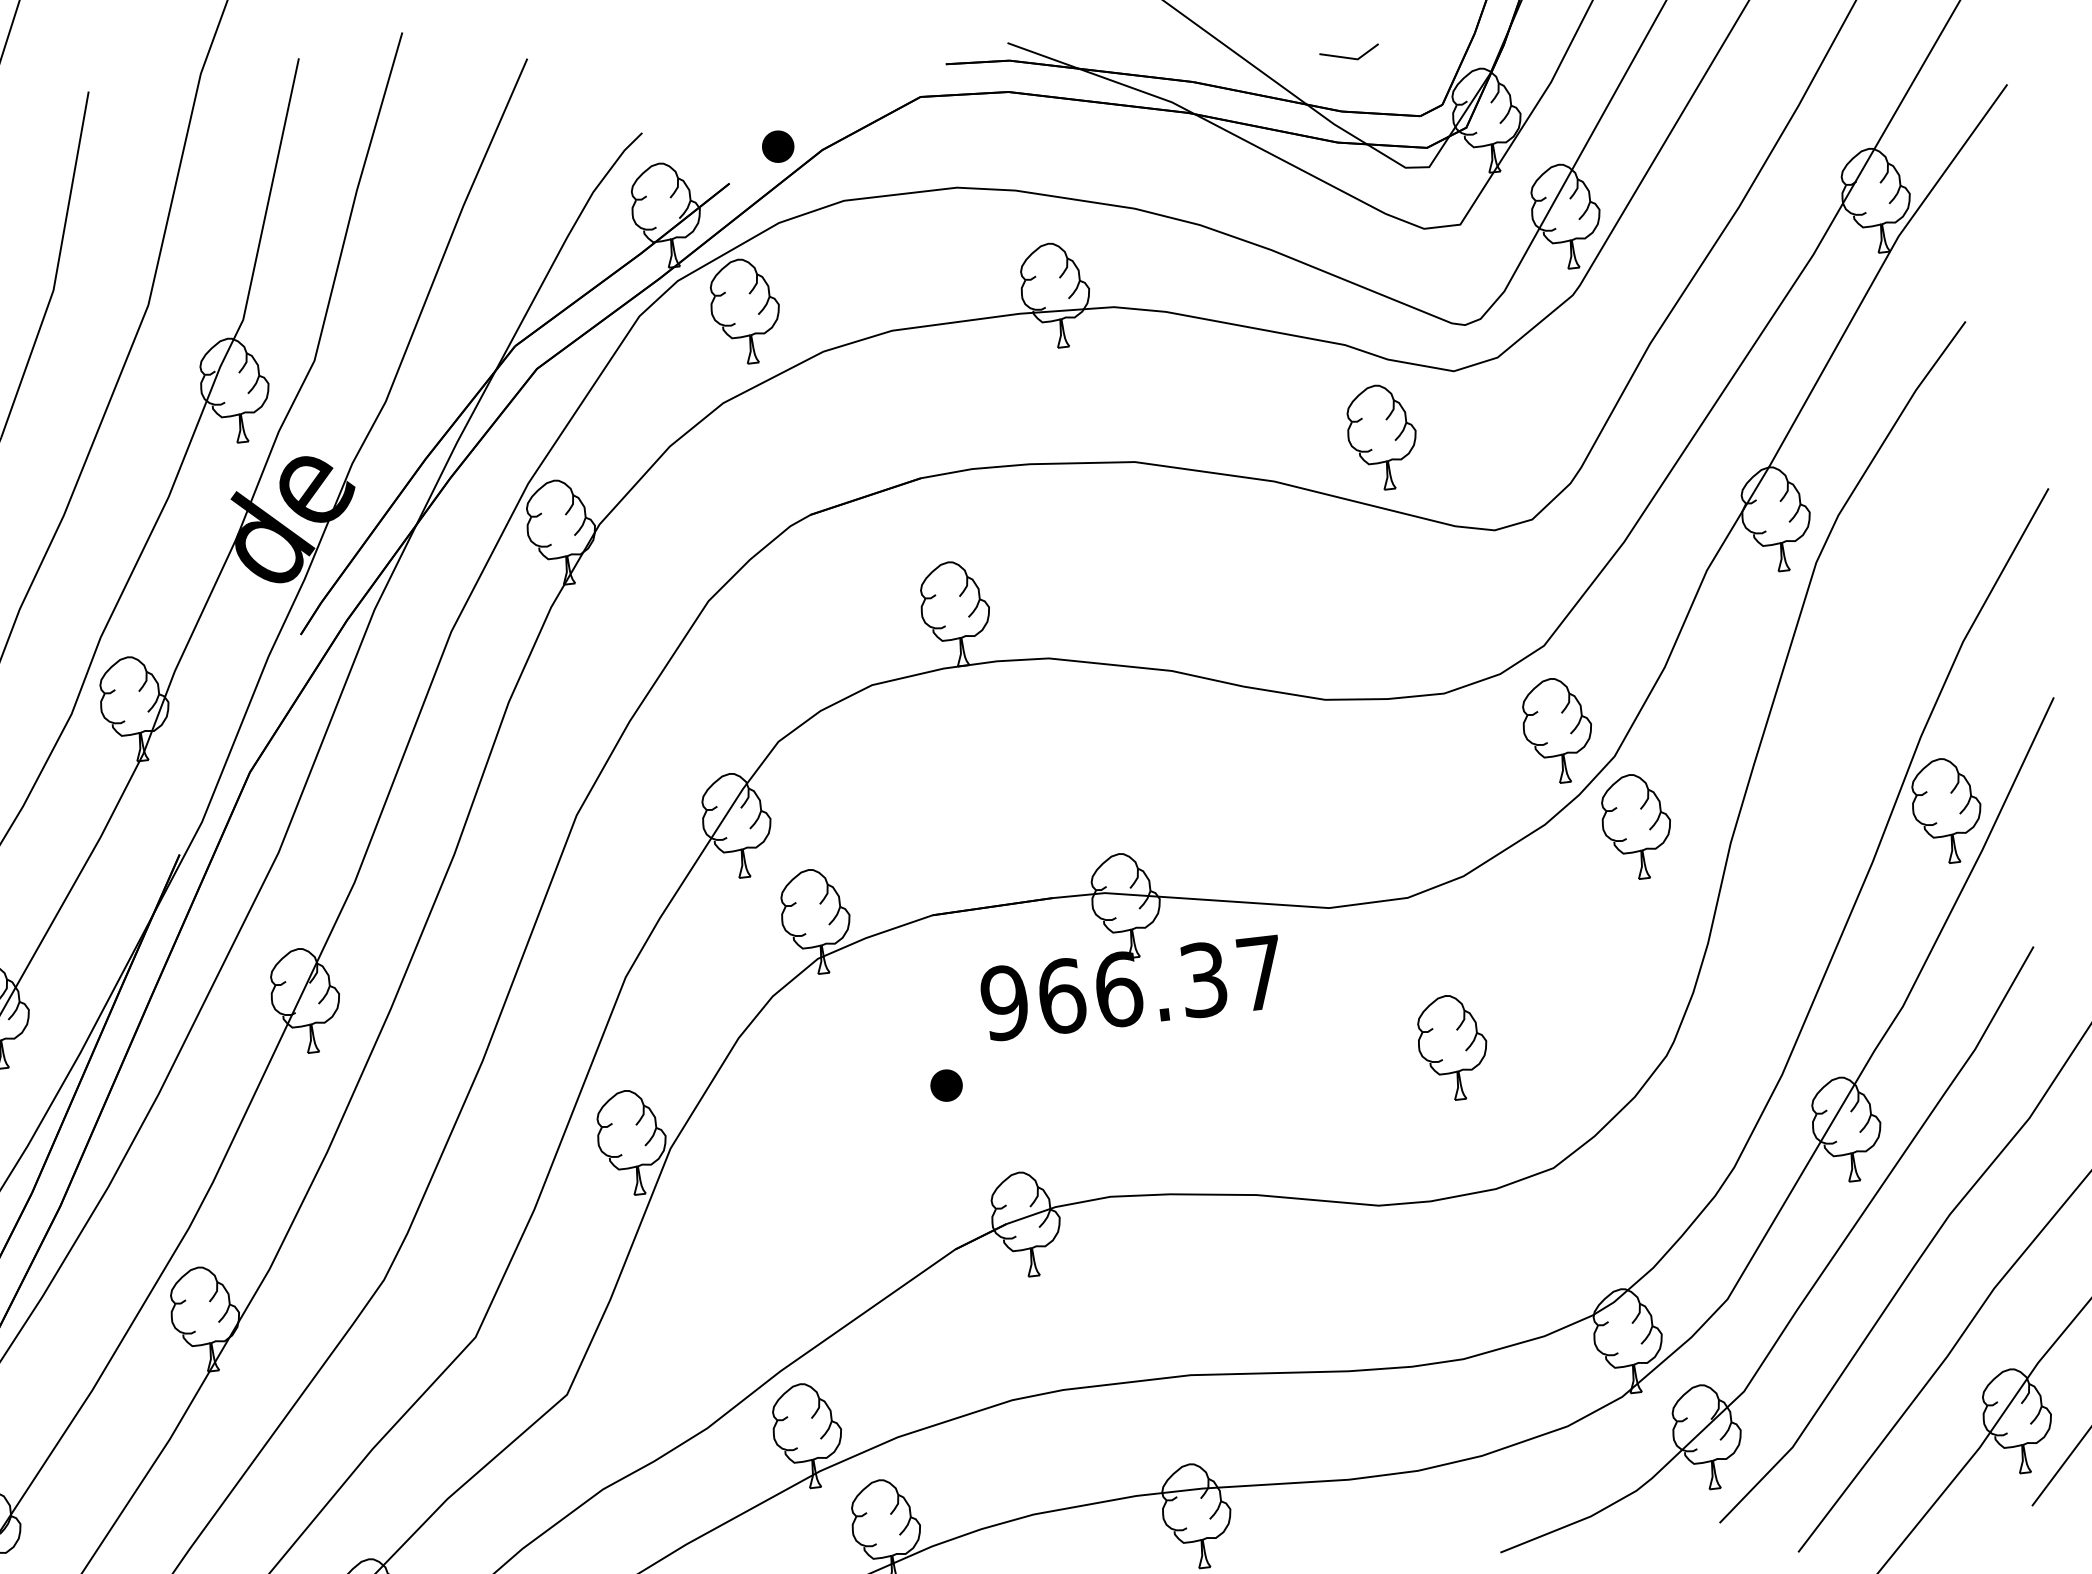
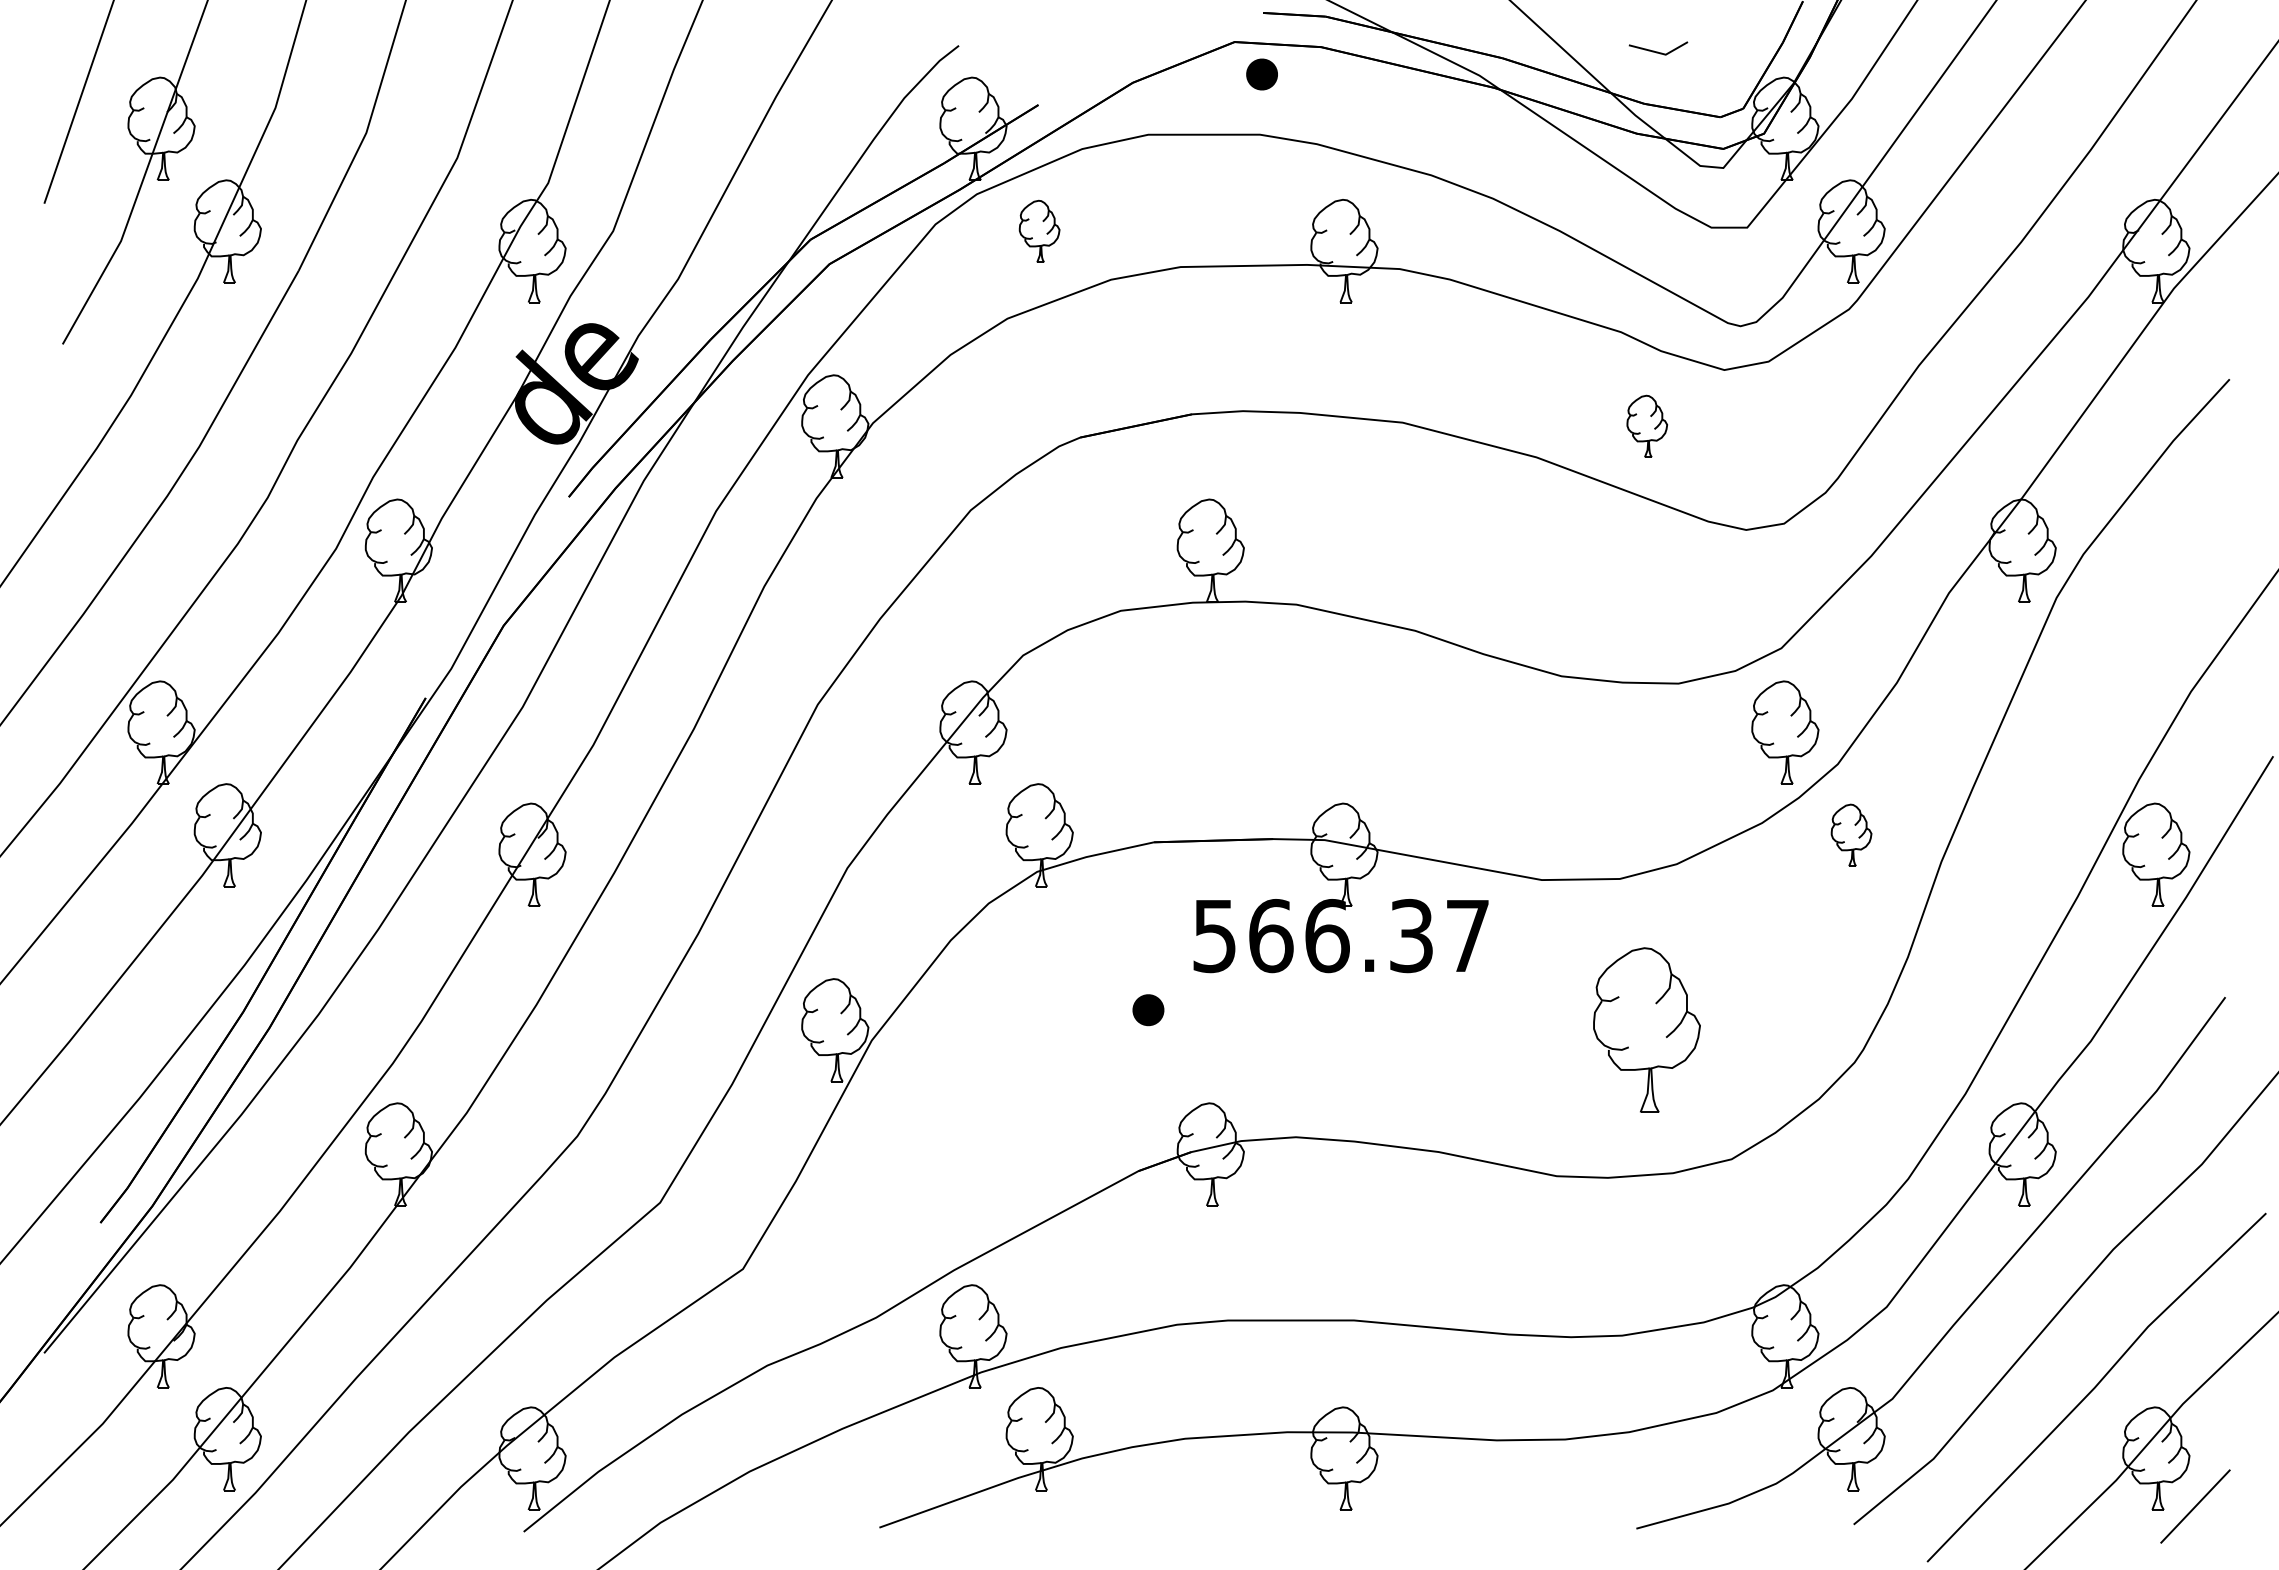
part: (777, 146) -> (1261, 74), moved
part: (745, 311) -> (1039, 231), size x0.6
part: (1382, 437) -> (1647, 426), size x0.6
part: (1636, 826) -> (1851, 835), size x0.6
text: (1004, 1002) -> (1214, 935), 966.37 -> 566.37
part: (1453, 1047) -> (1647, 1030), size x1.6

